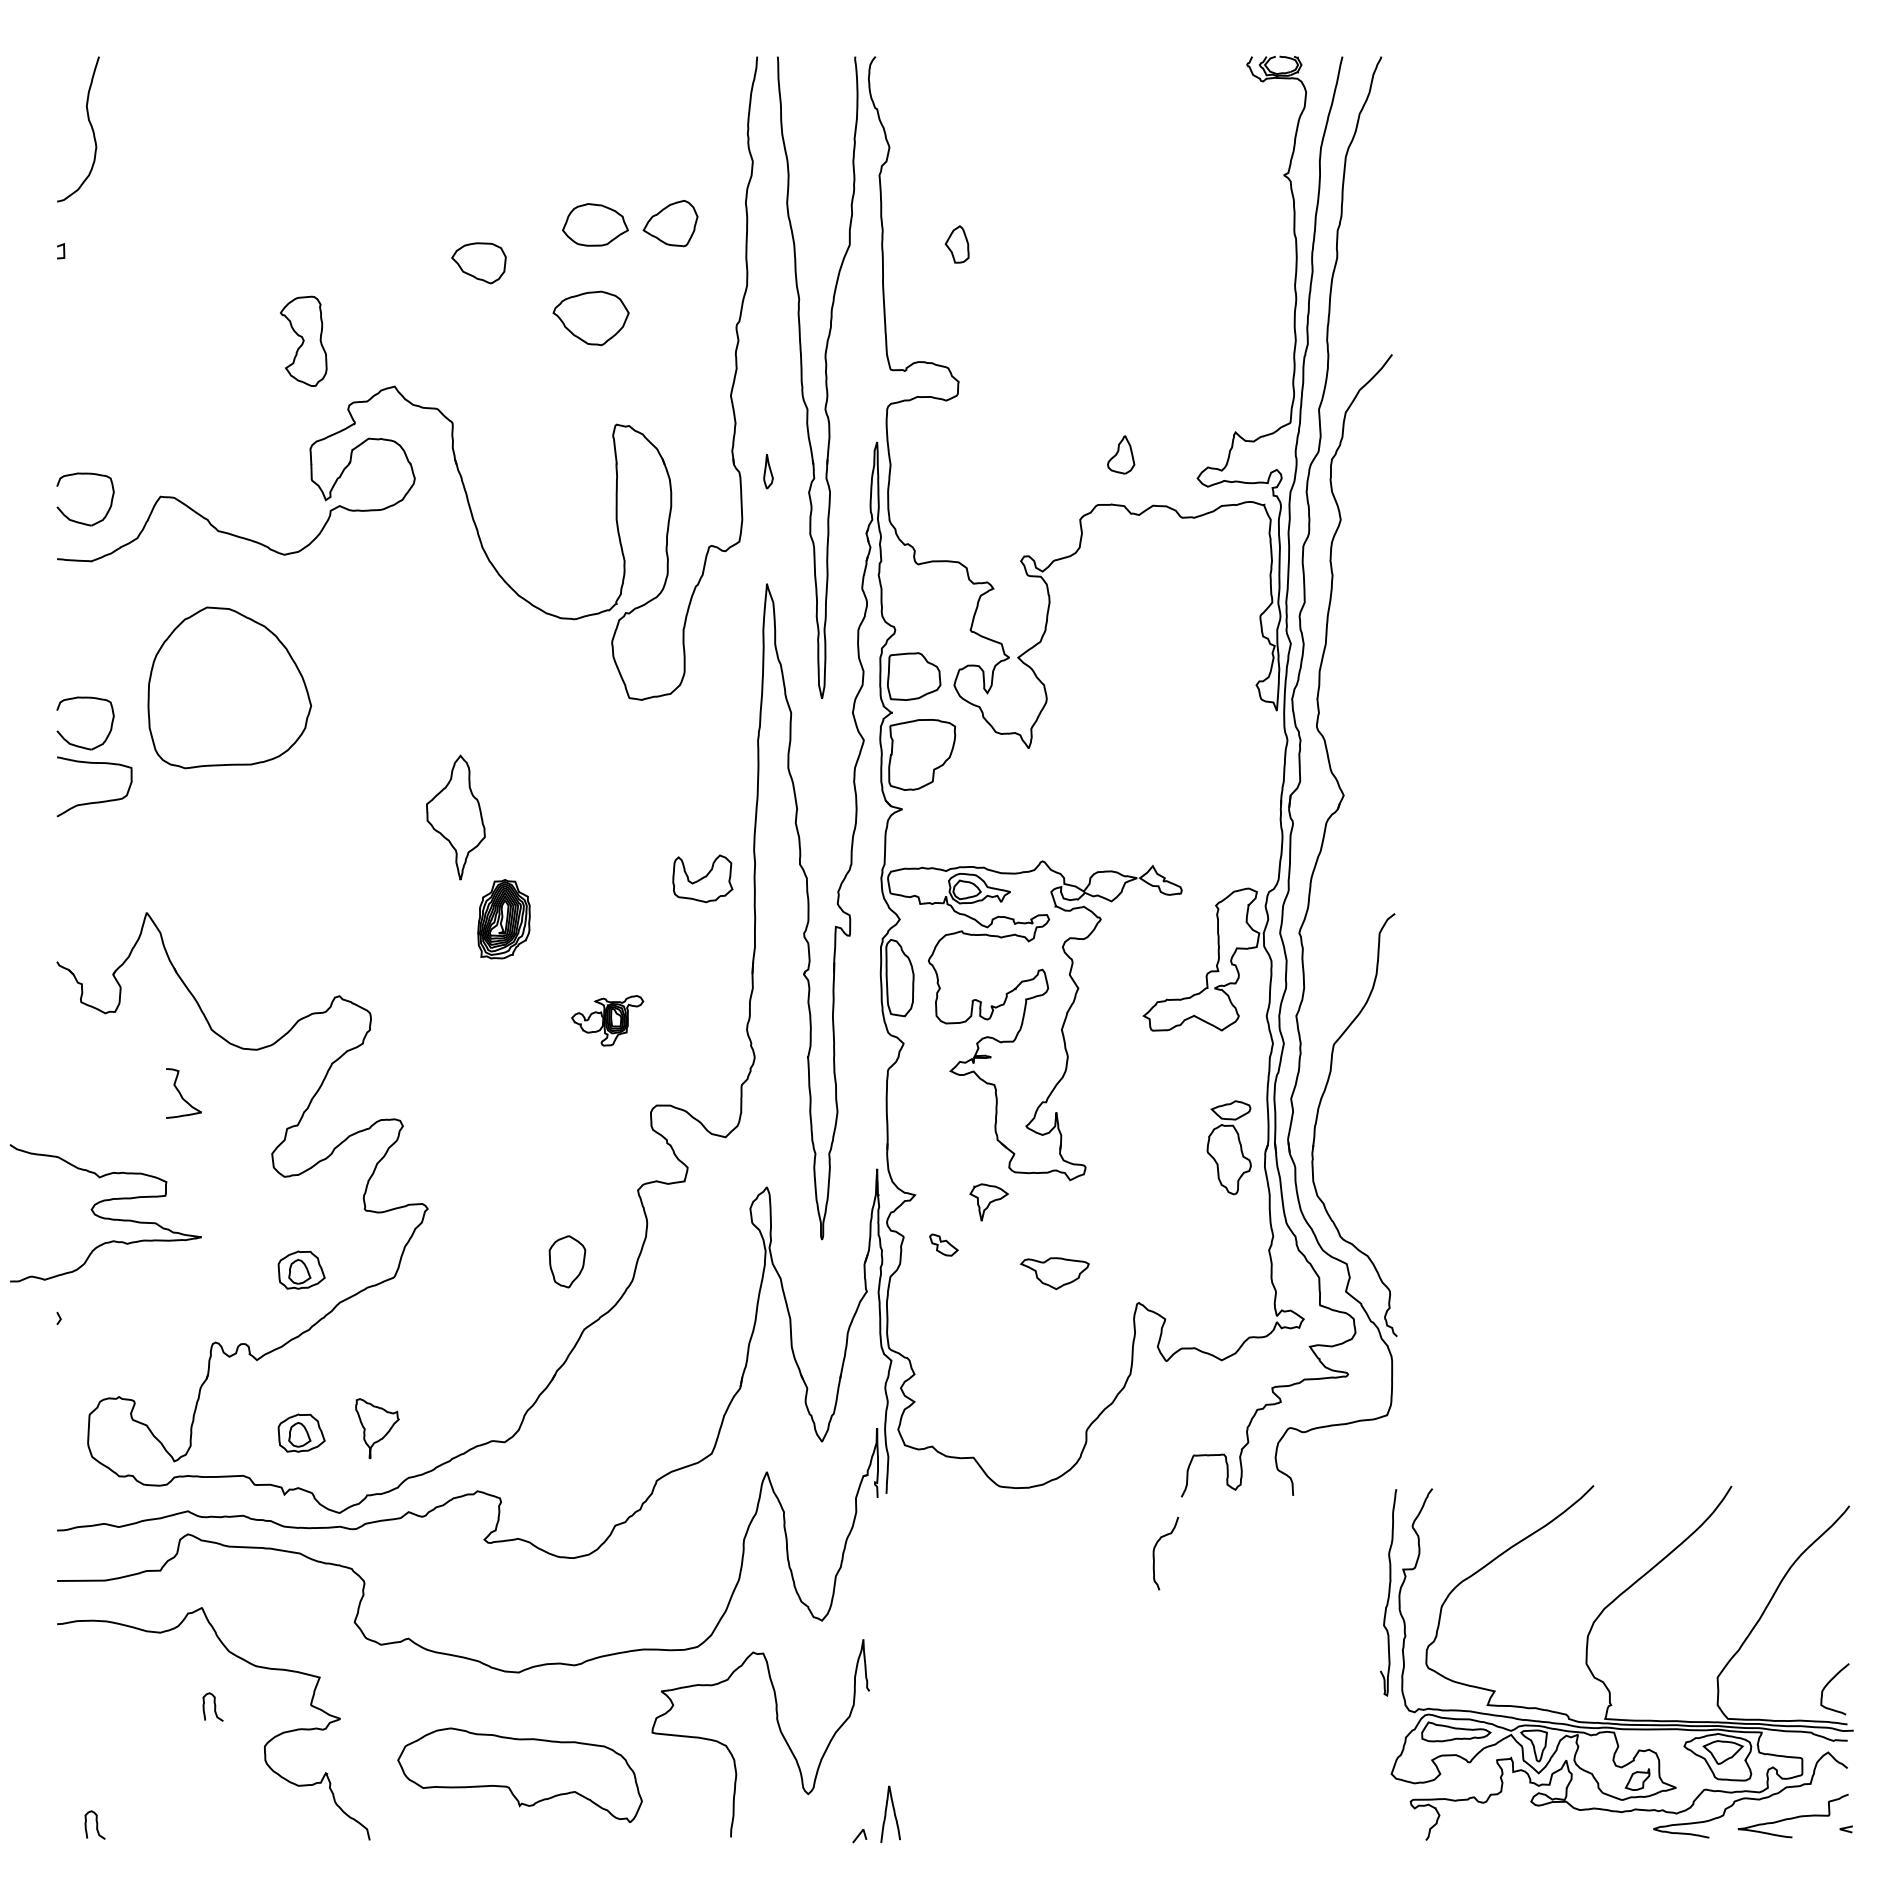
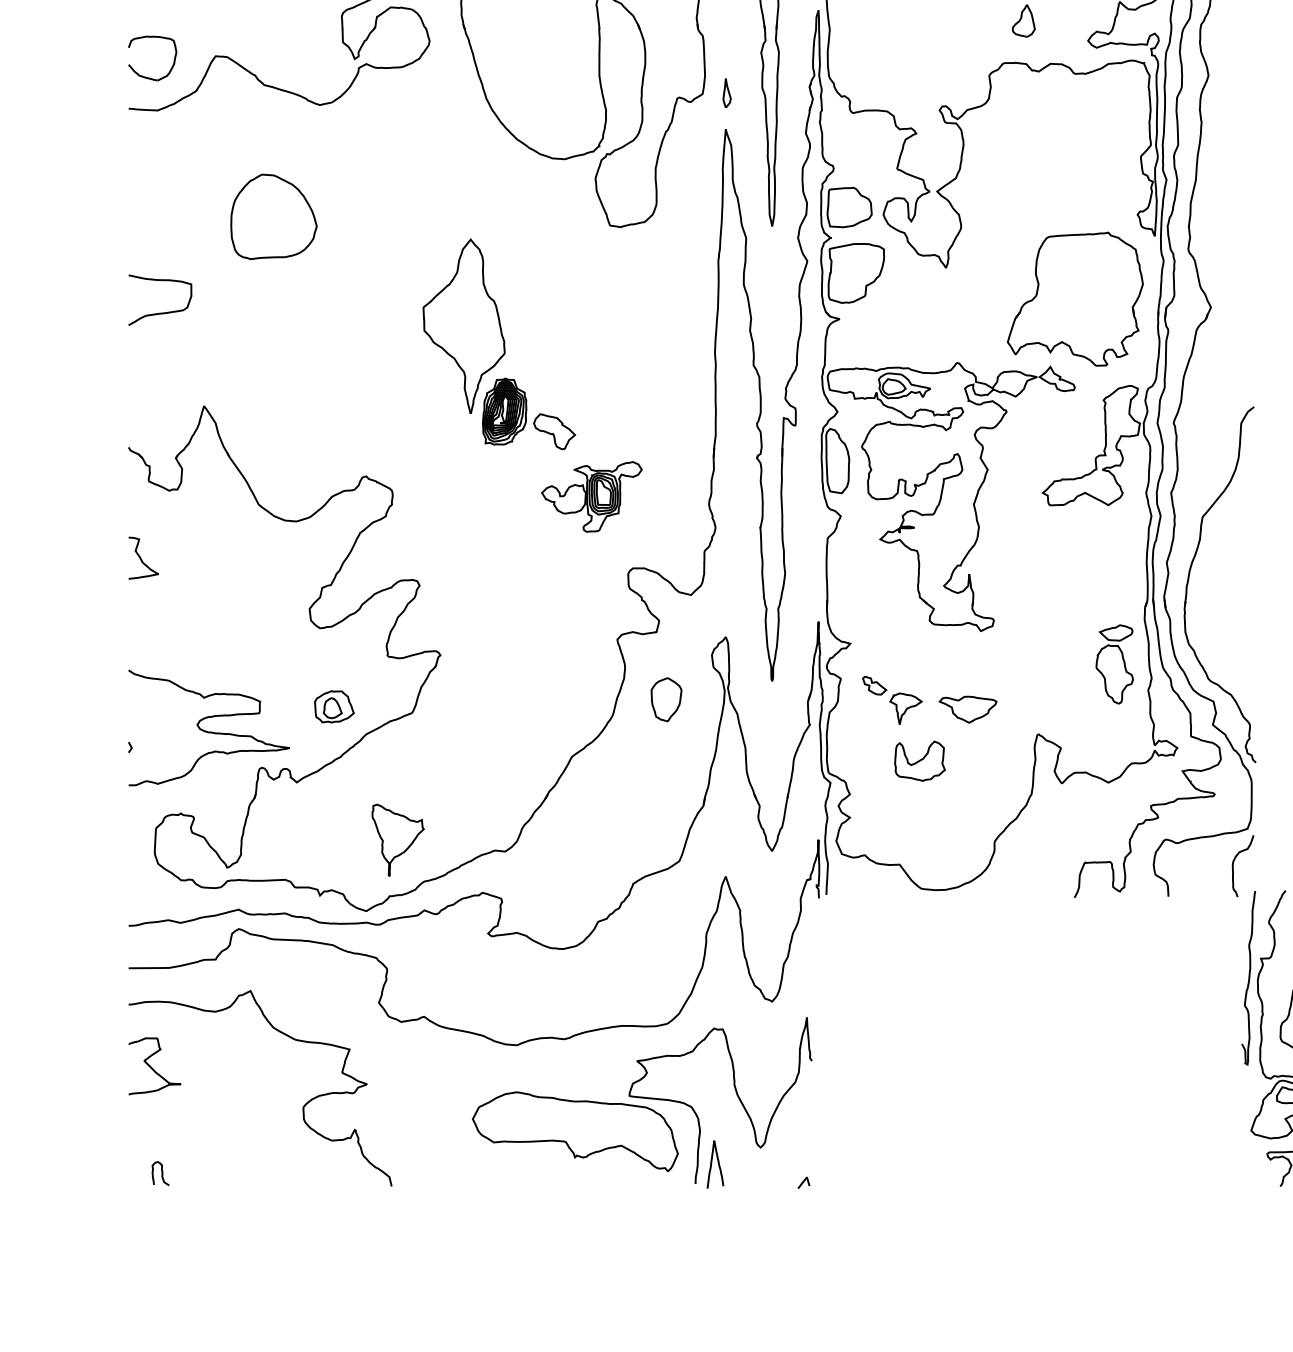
part: (768, 471) -> (727, 93), moved
part: (229, 687) -> (273, 216), size x0.62
part: (79, 745) -> (147, 265), removed
part: (1182, 785) -> (1075, 299), added
part: (455, 817) -> (463, 326), size x1.67
part: (702, 878) -> (919, 760), moved
part: (563, 942) -> (554, 431), added
part: (607, 1020) -> (591, 496), size x1.67
curve: (181, 1093) -> (141, 558), moved
part: (1228, 1147) -> (1114, 664), moved
part: (989, 1202) -> (906, 708), moved
curve: (105, 1217) -> (208, 731), moved
part: (567, 1261) -> (666, 699), moved
part: (377, 1428) -> (398, 840), size x1.43
part: (301, 1432) -> (334, 843), removed
curve: (1154, 1553) -> (1233, 866), moved
curve: (85, 1699) -> (152, 1067), added
curve: (214, 1706) -> (261, 1073), removed
part: (519, 1774) -> (574, 1131), moved
curve: (893, 1813) -> (717, 1163), moved

